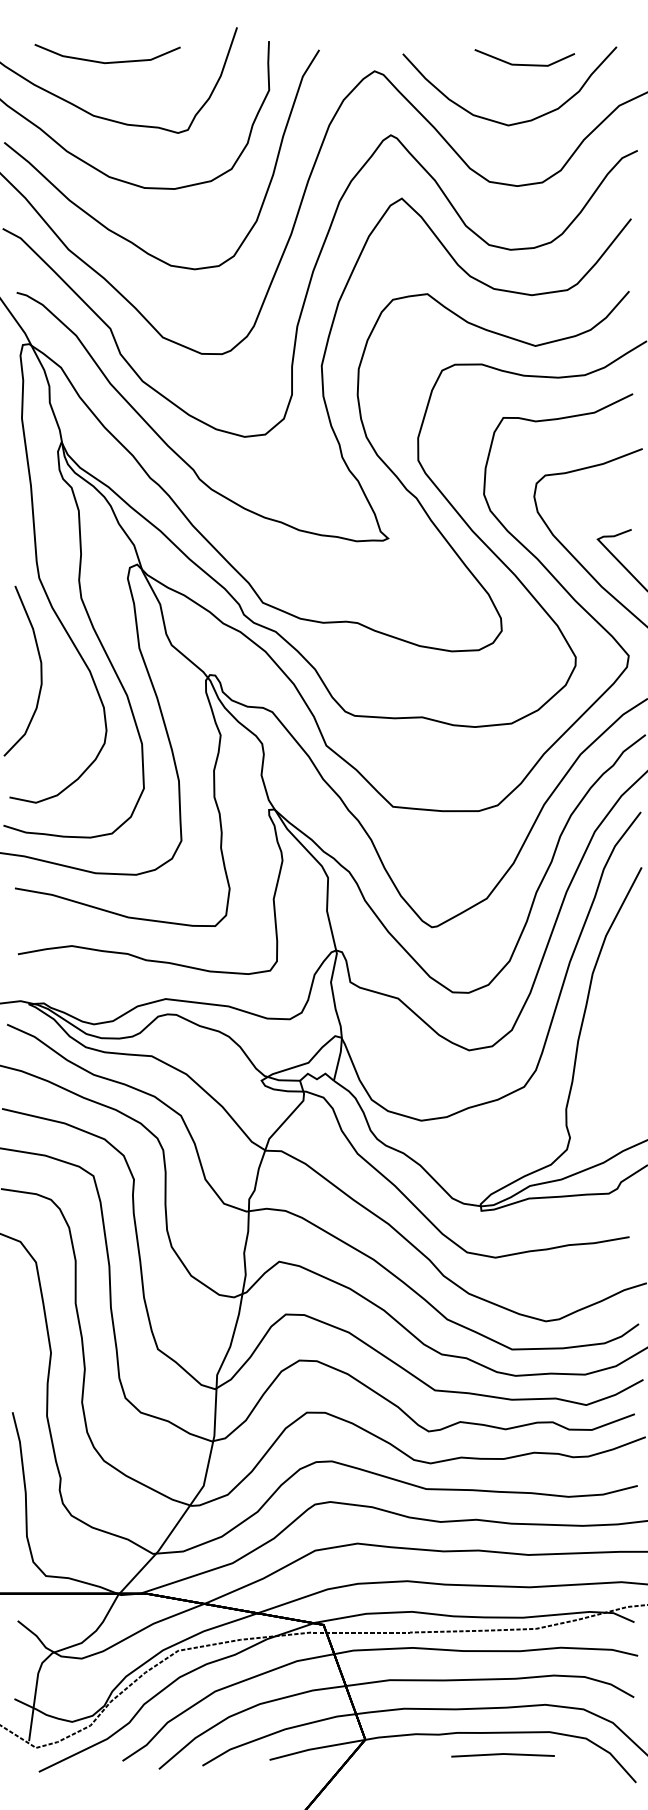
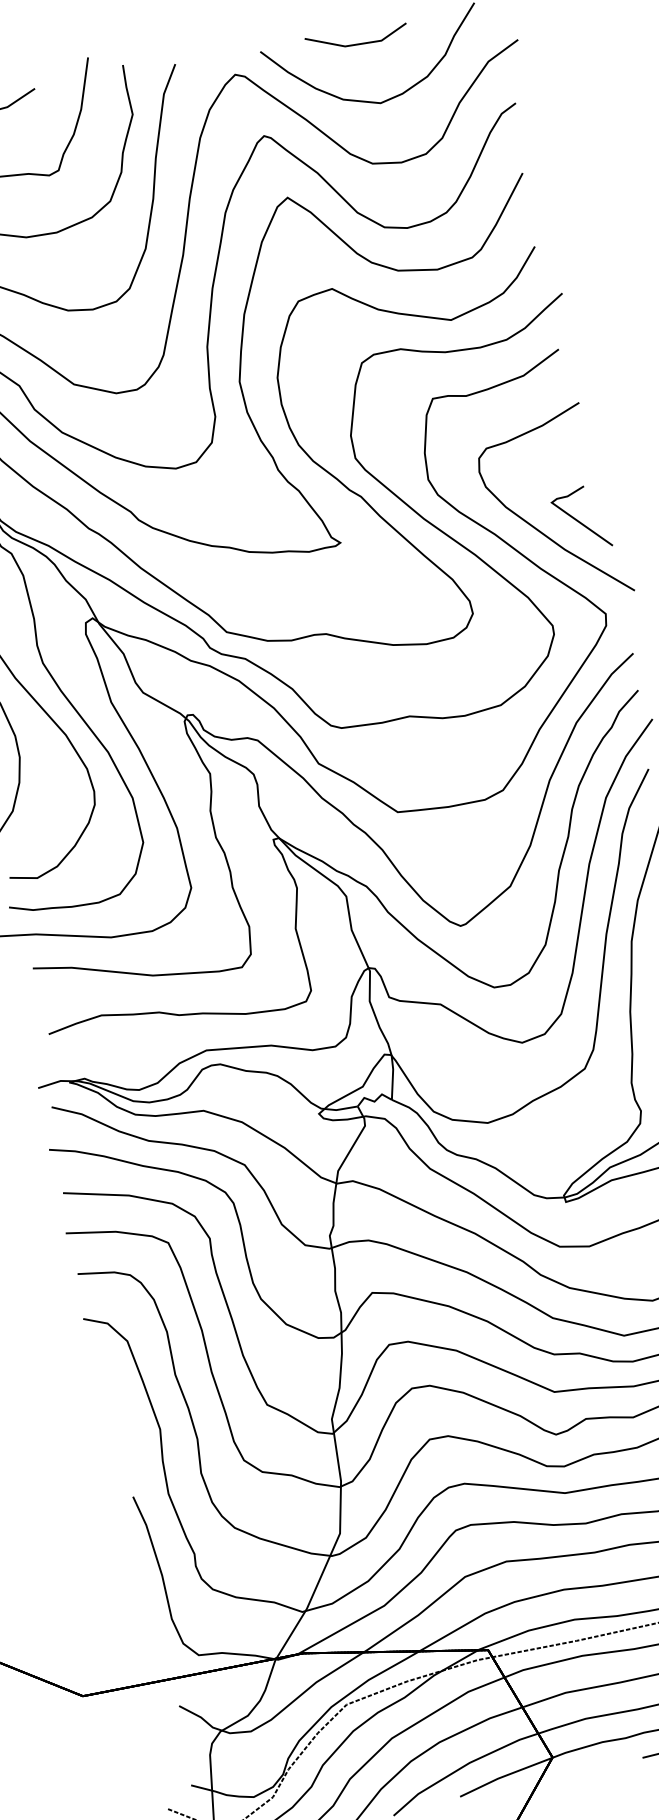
line: (524, 64) -> (357, 43), moved

